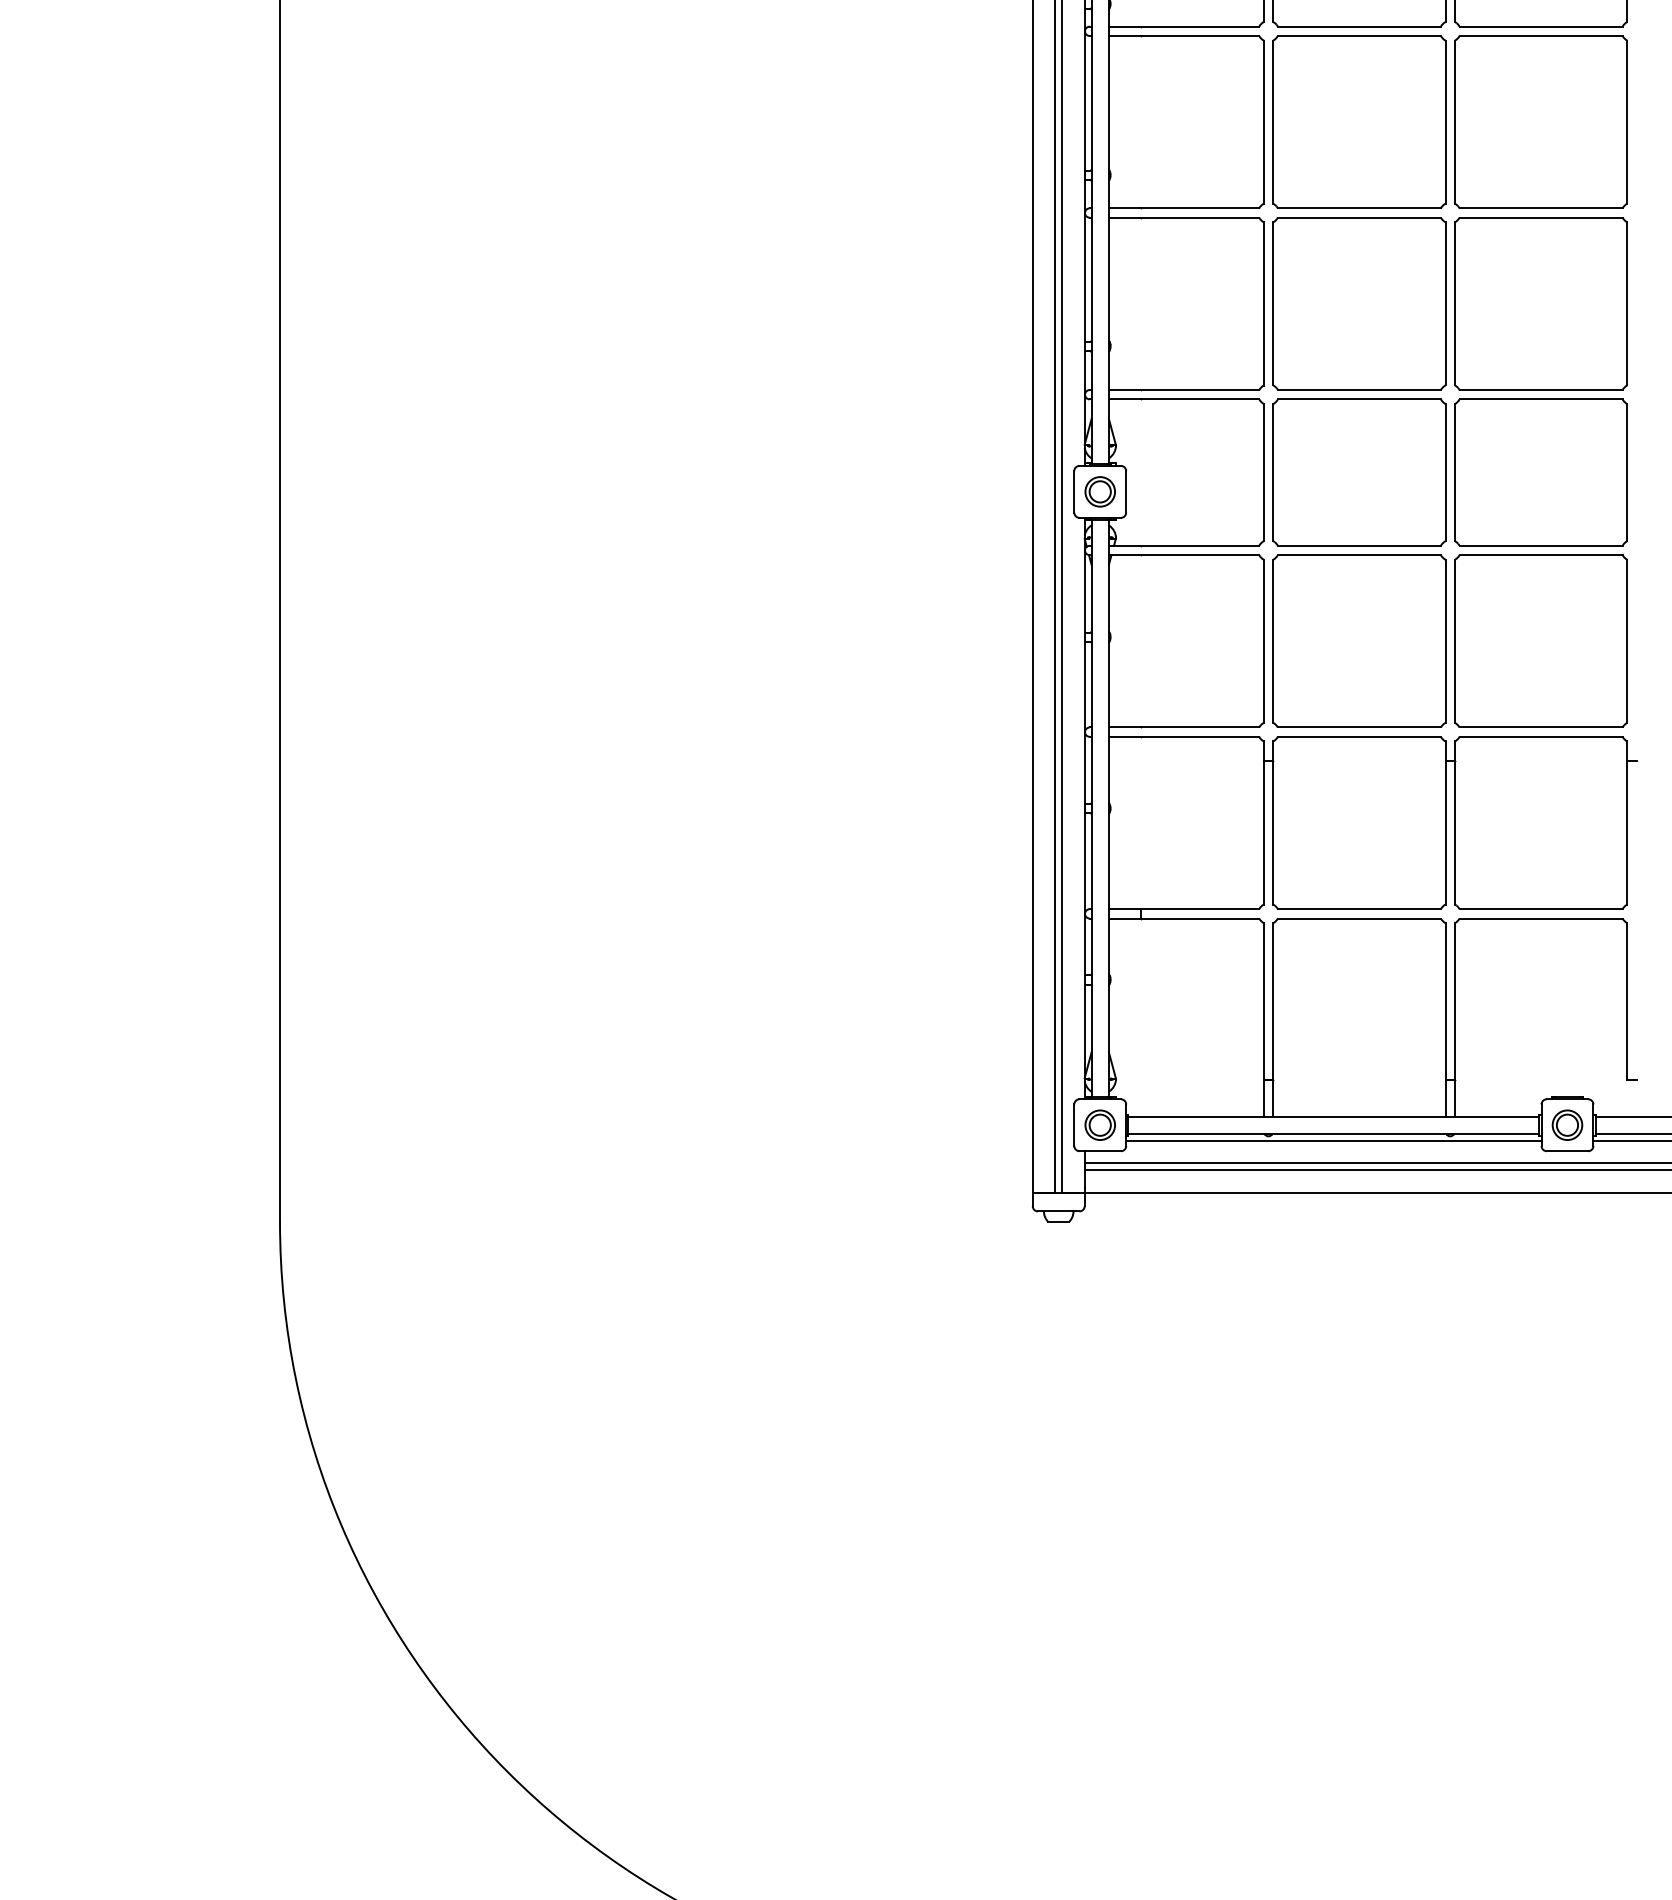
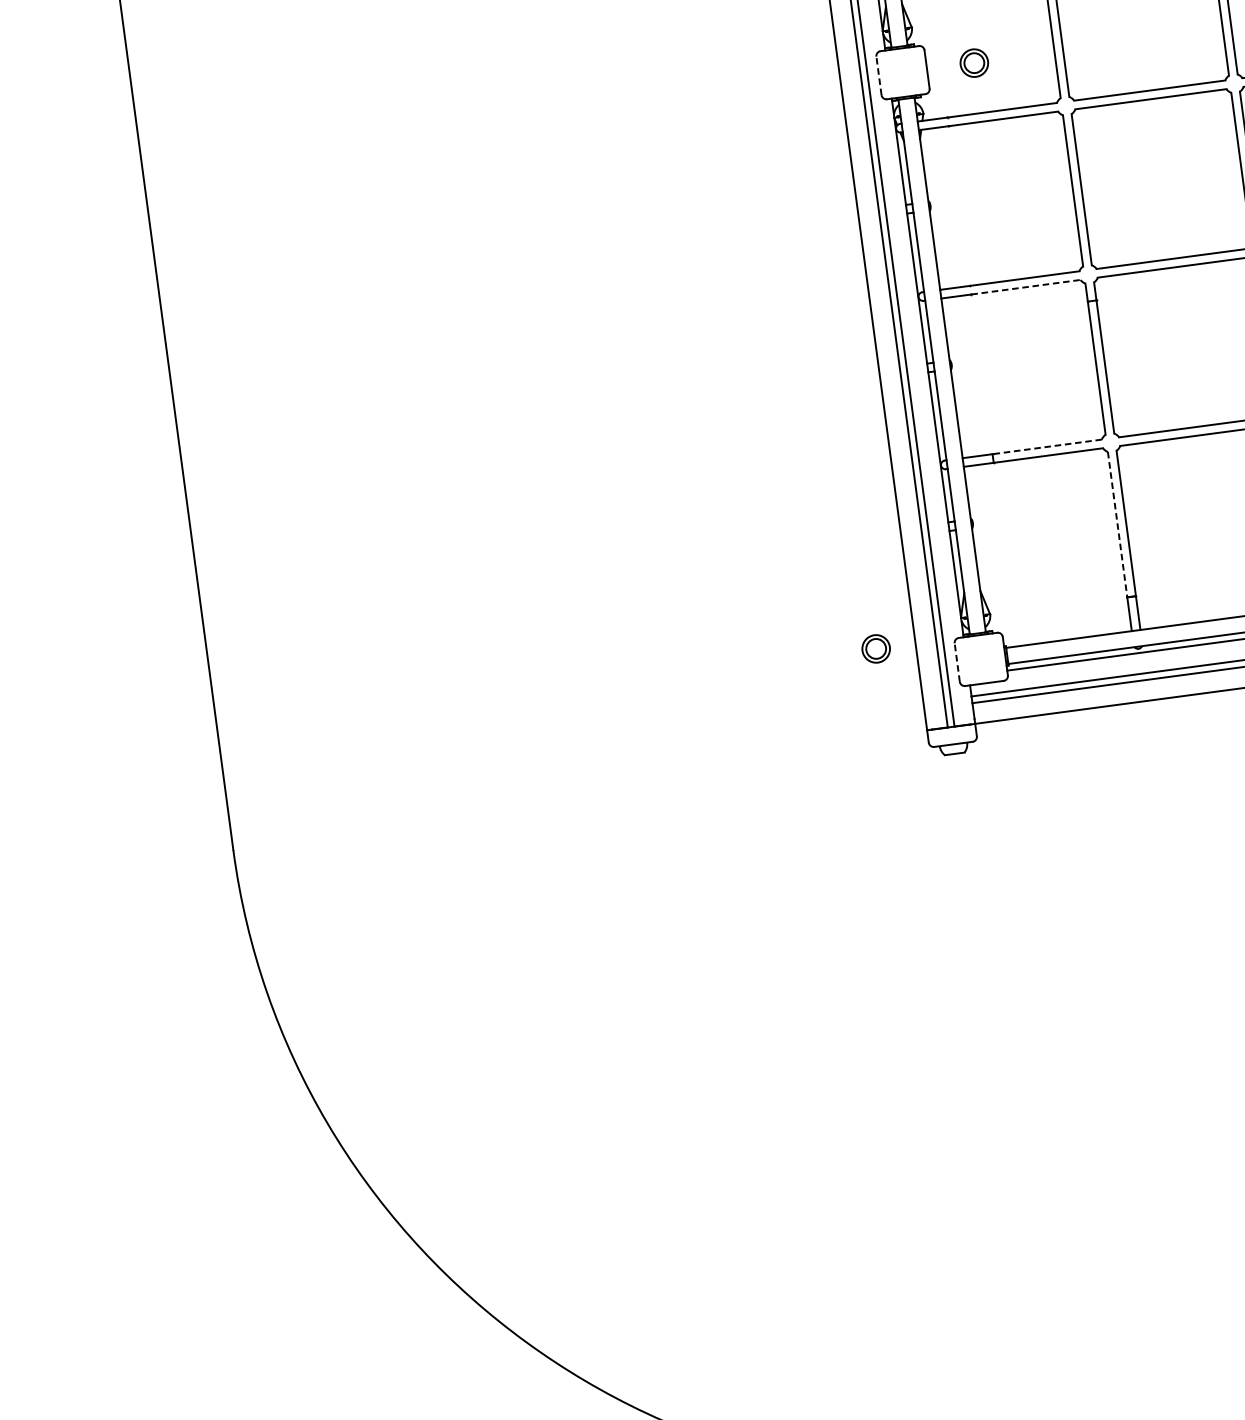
line: (1074, 491) -> (879, 75), solid -> dashed
part: (1099, 491) -> (973, 62), moved
line: (1200, 736) -> (1026, 286), solid -> dashed
line: (1200, 909) -> (1047, 447), solid -> dashed
line: (1263, 1002) -> (1117, 525), solid -> dashed
part: (1099, 1124) -> (875, 648), moved
line: (1074, 1125) -> (957, 662), solid -> dashed

